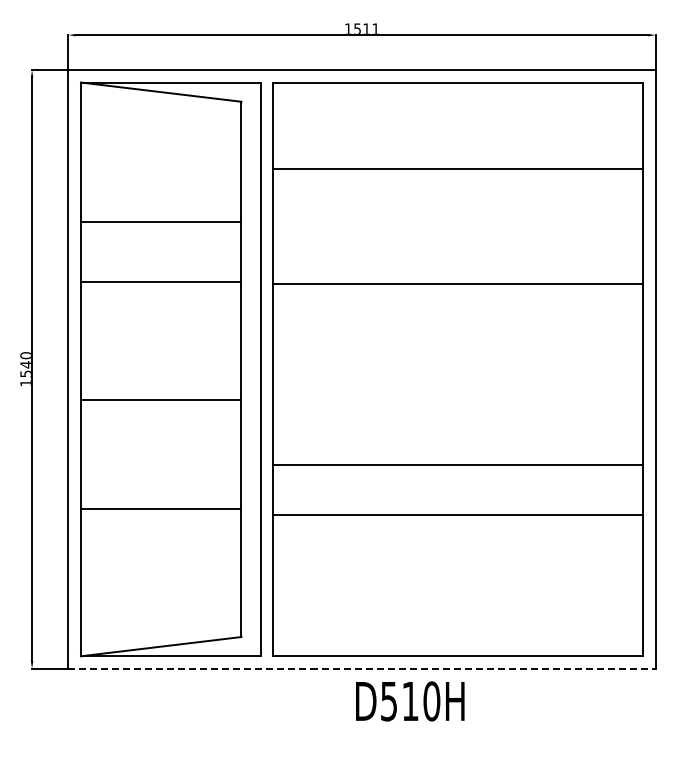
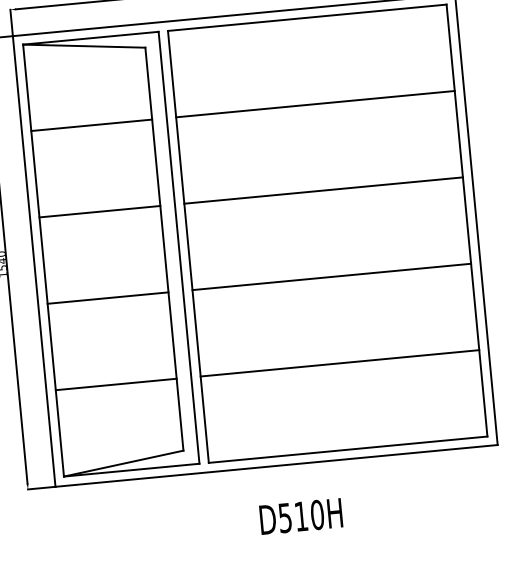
line: (458, 169) -> (315, 104), moved
line: (160, 222) -> (91, 125), moved
line: (160, 282) -> (99, 212), moved
line: (458, 284) -> (323, 190), moved
line: (160, 399) -> (107, 297), moved
line: (458, 464) -> (331, 276), moved
line: (160, 508) -> (115, 384), moved
line: (458, 514) -> (340, 363), moved
line: (362, 668) -> (276, 465), dashed -> solid
text: (410, 701) -> (301, 516), moved

